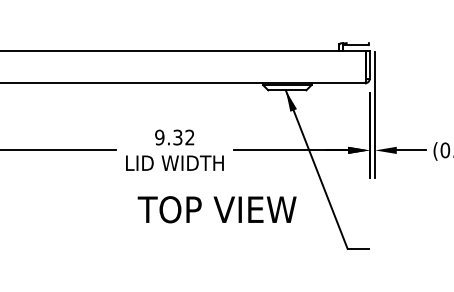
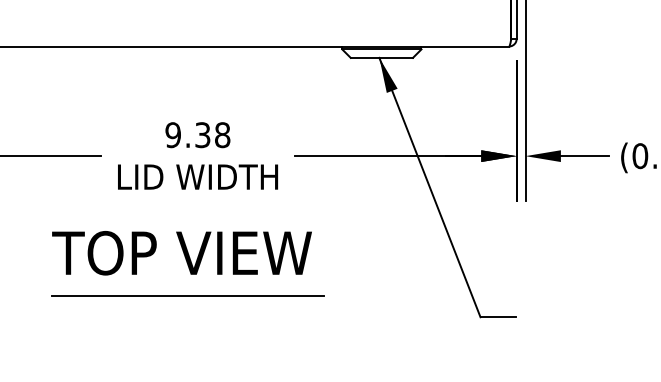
text: (189, 137) -> (221, 135), 9.32 -> 9.38
text: (216, 209) -> (180, 252), moved
line: (168, 235) -> (187, 295), added

